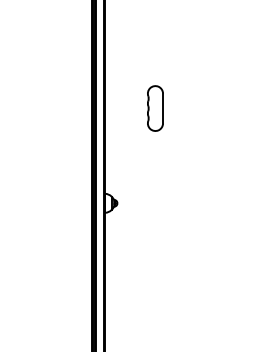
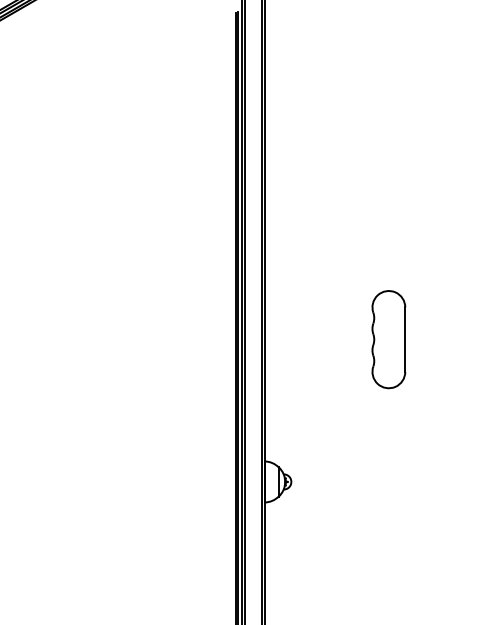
part: (155, 108) -> (388, 339), moved

